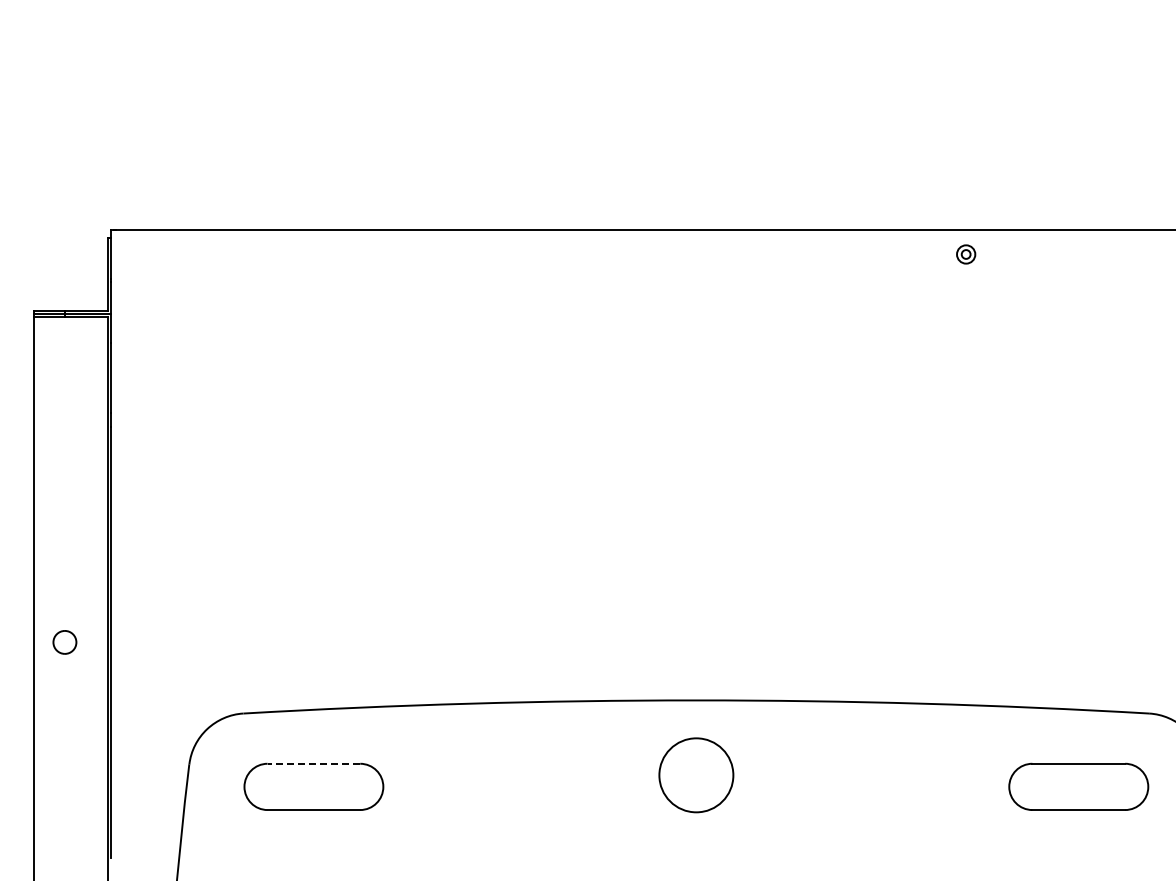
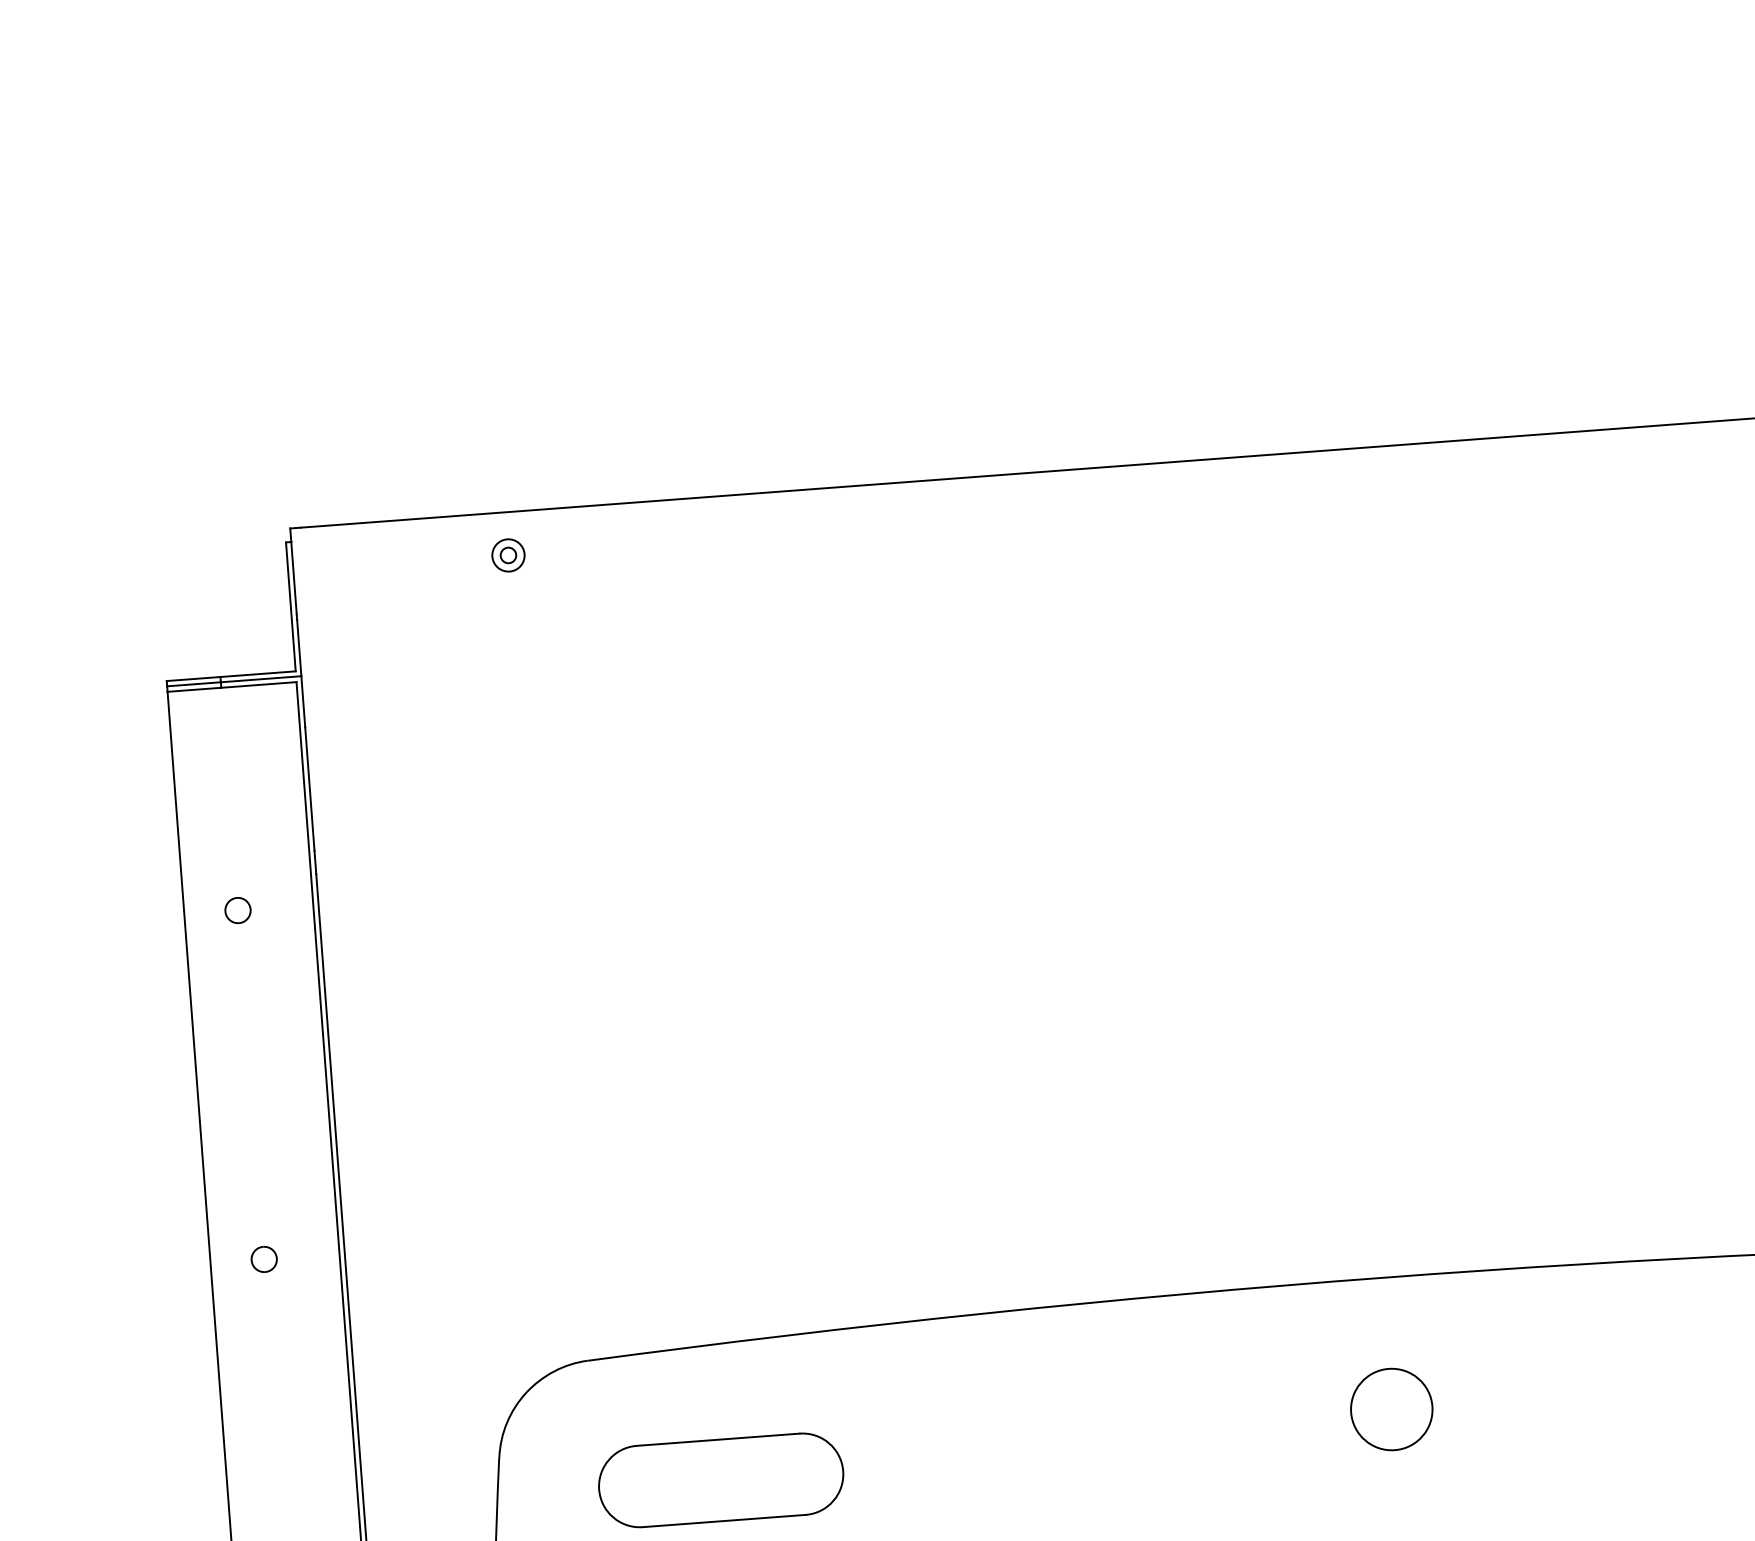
part: (232, 254) -> (507, 555), added
part: (64, 443) -> (237, 909), added
part: (64, 642) -> (263, 1259), size x0.62
line: (313, 763) -> (717, 1439), dashed -> solid
circle: (696, 775) -> (1392, 1409), size x0.62

